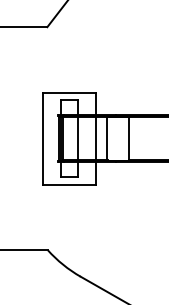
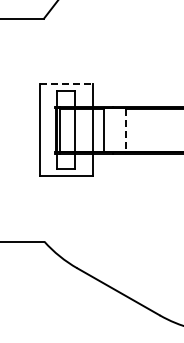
line: (69, 92) -> (66, 84), solid -> dashed
line: (128, 138) -> (125, 130), solid -> dashed

